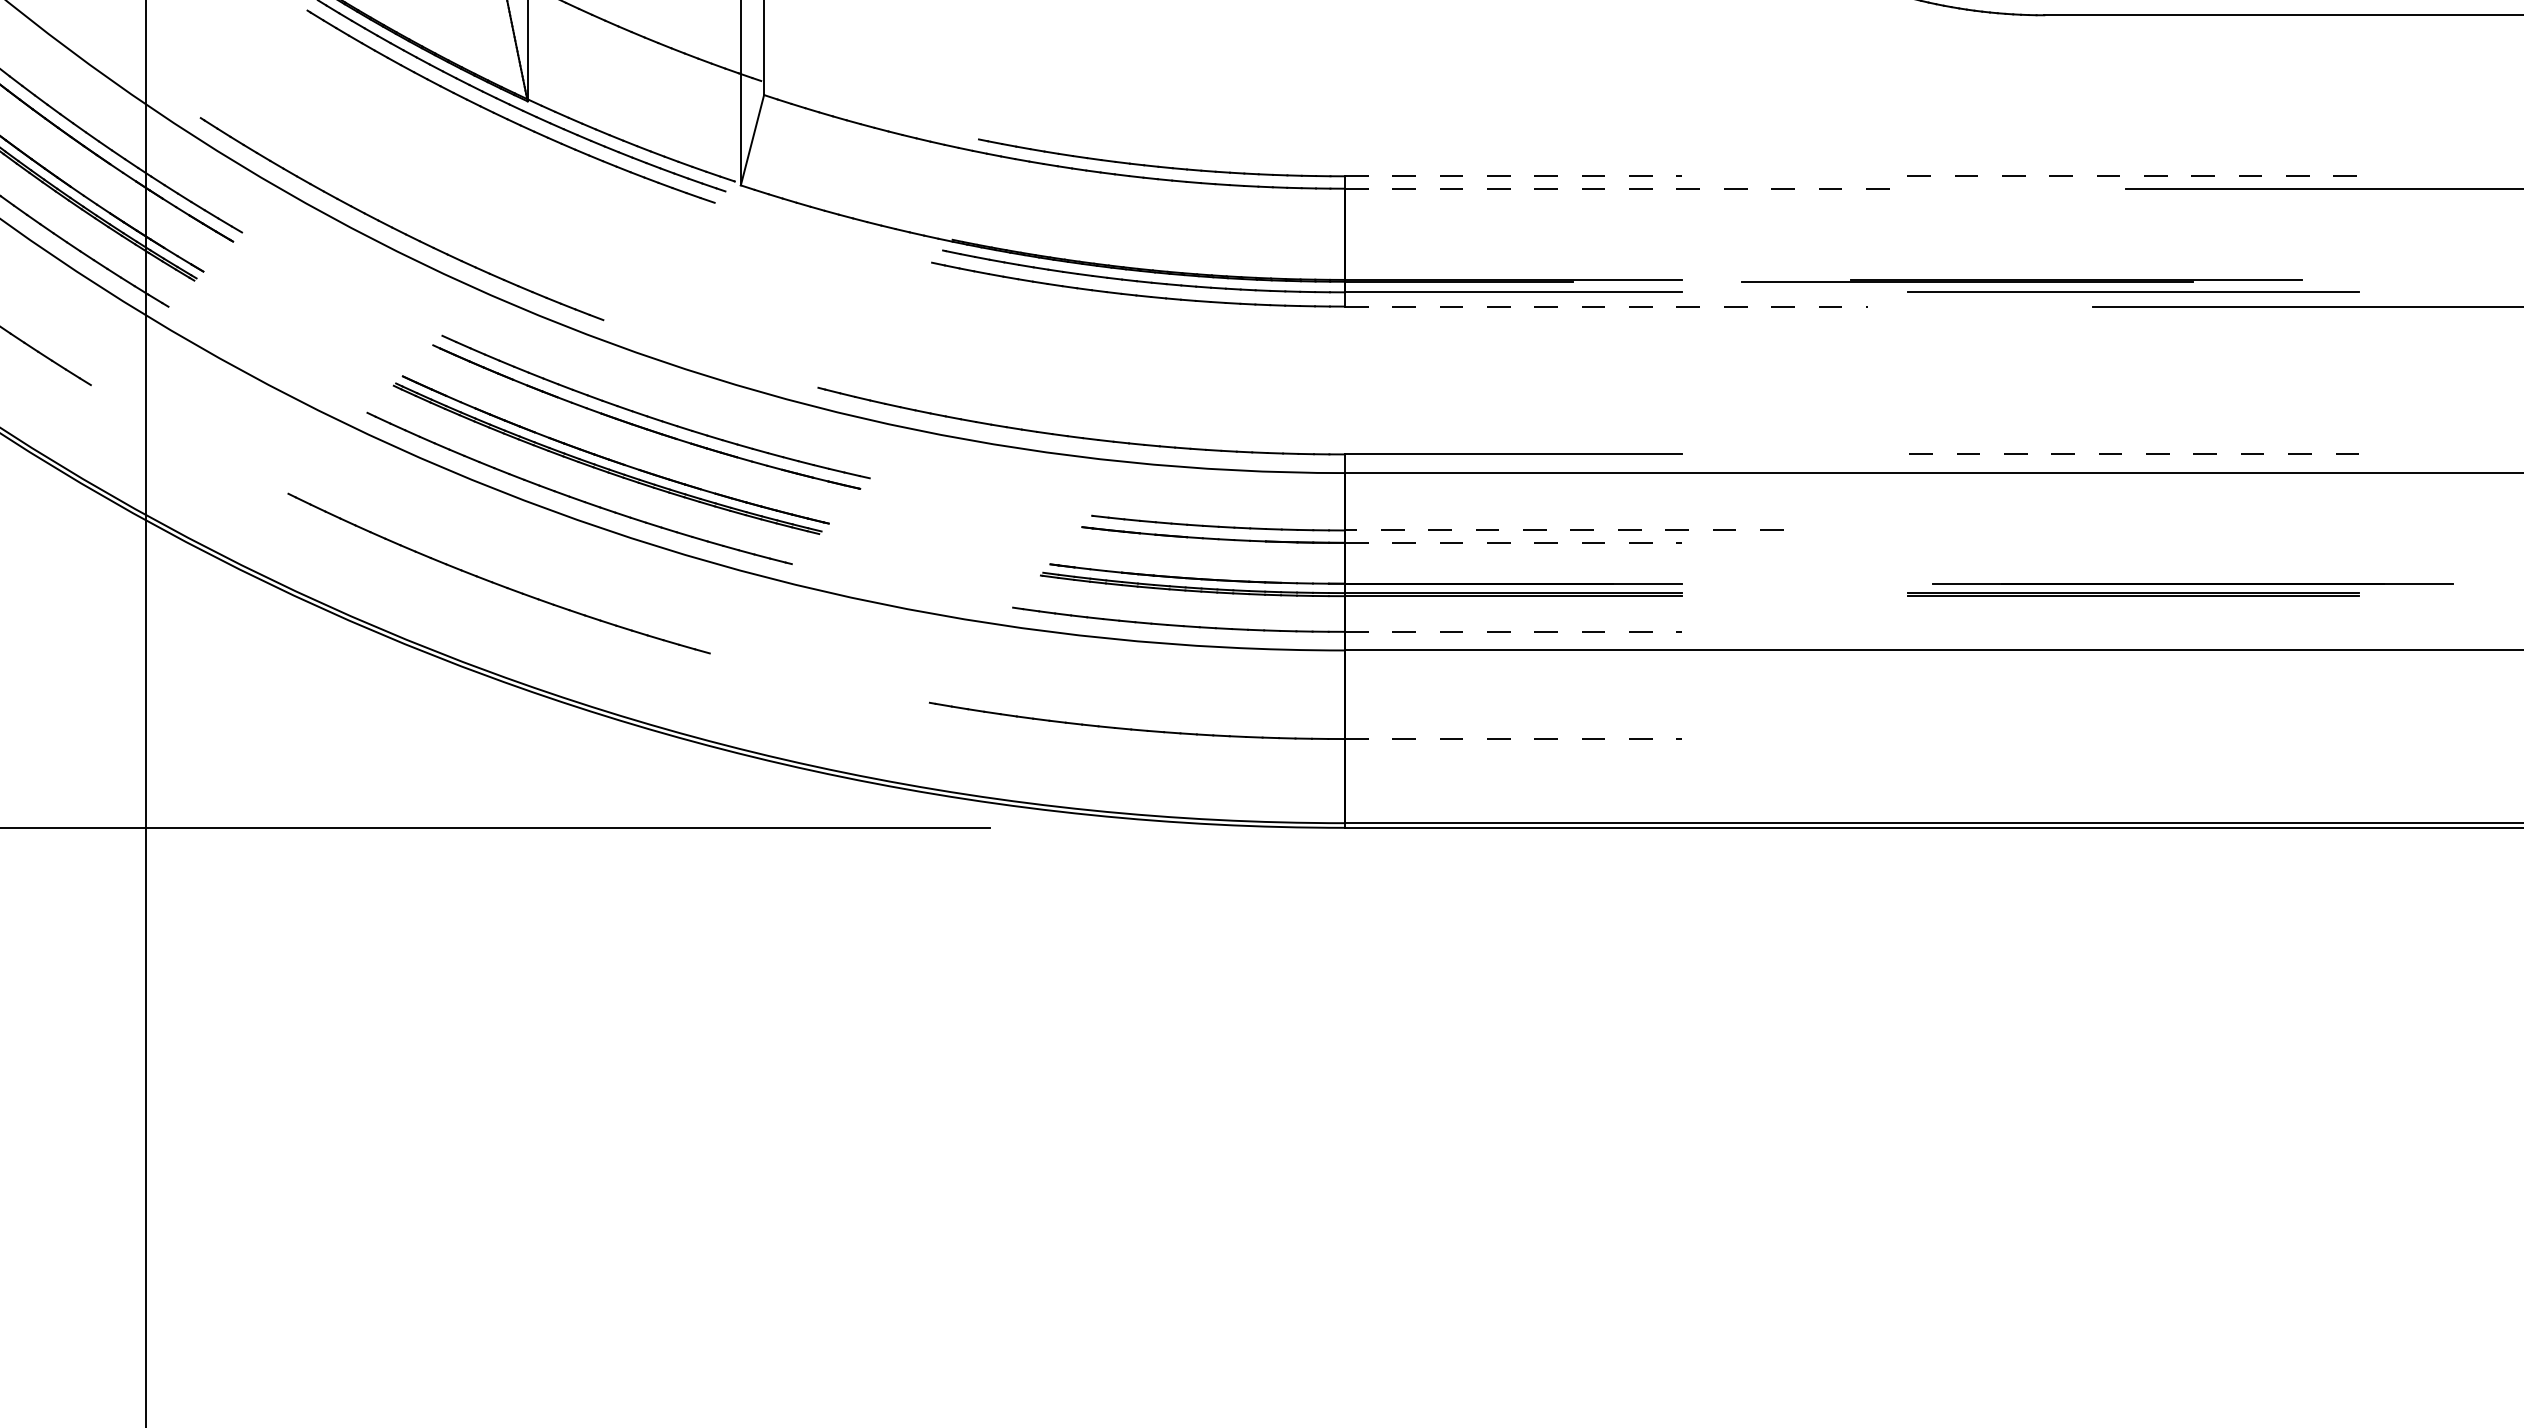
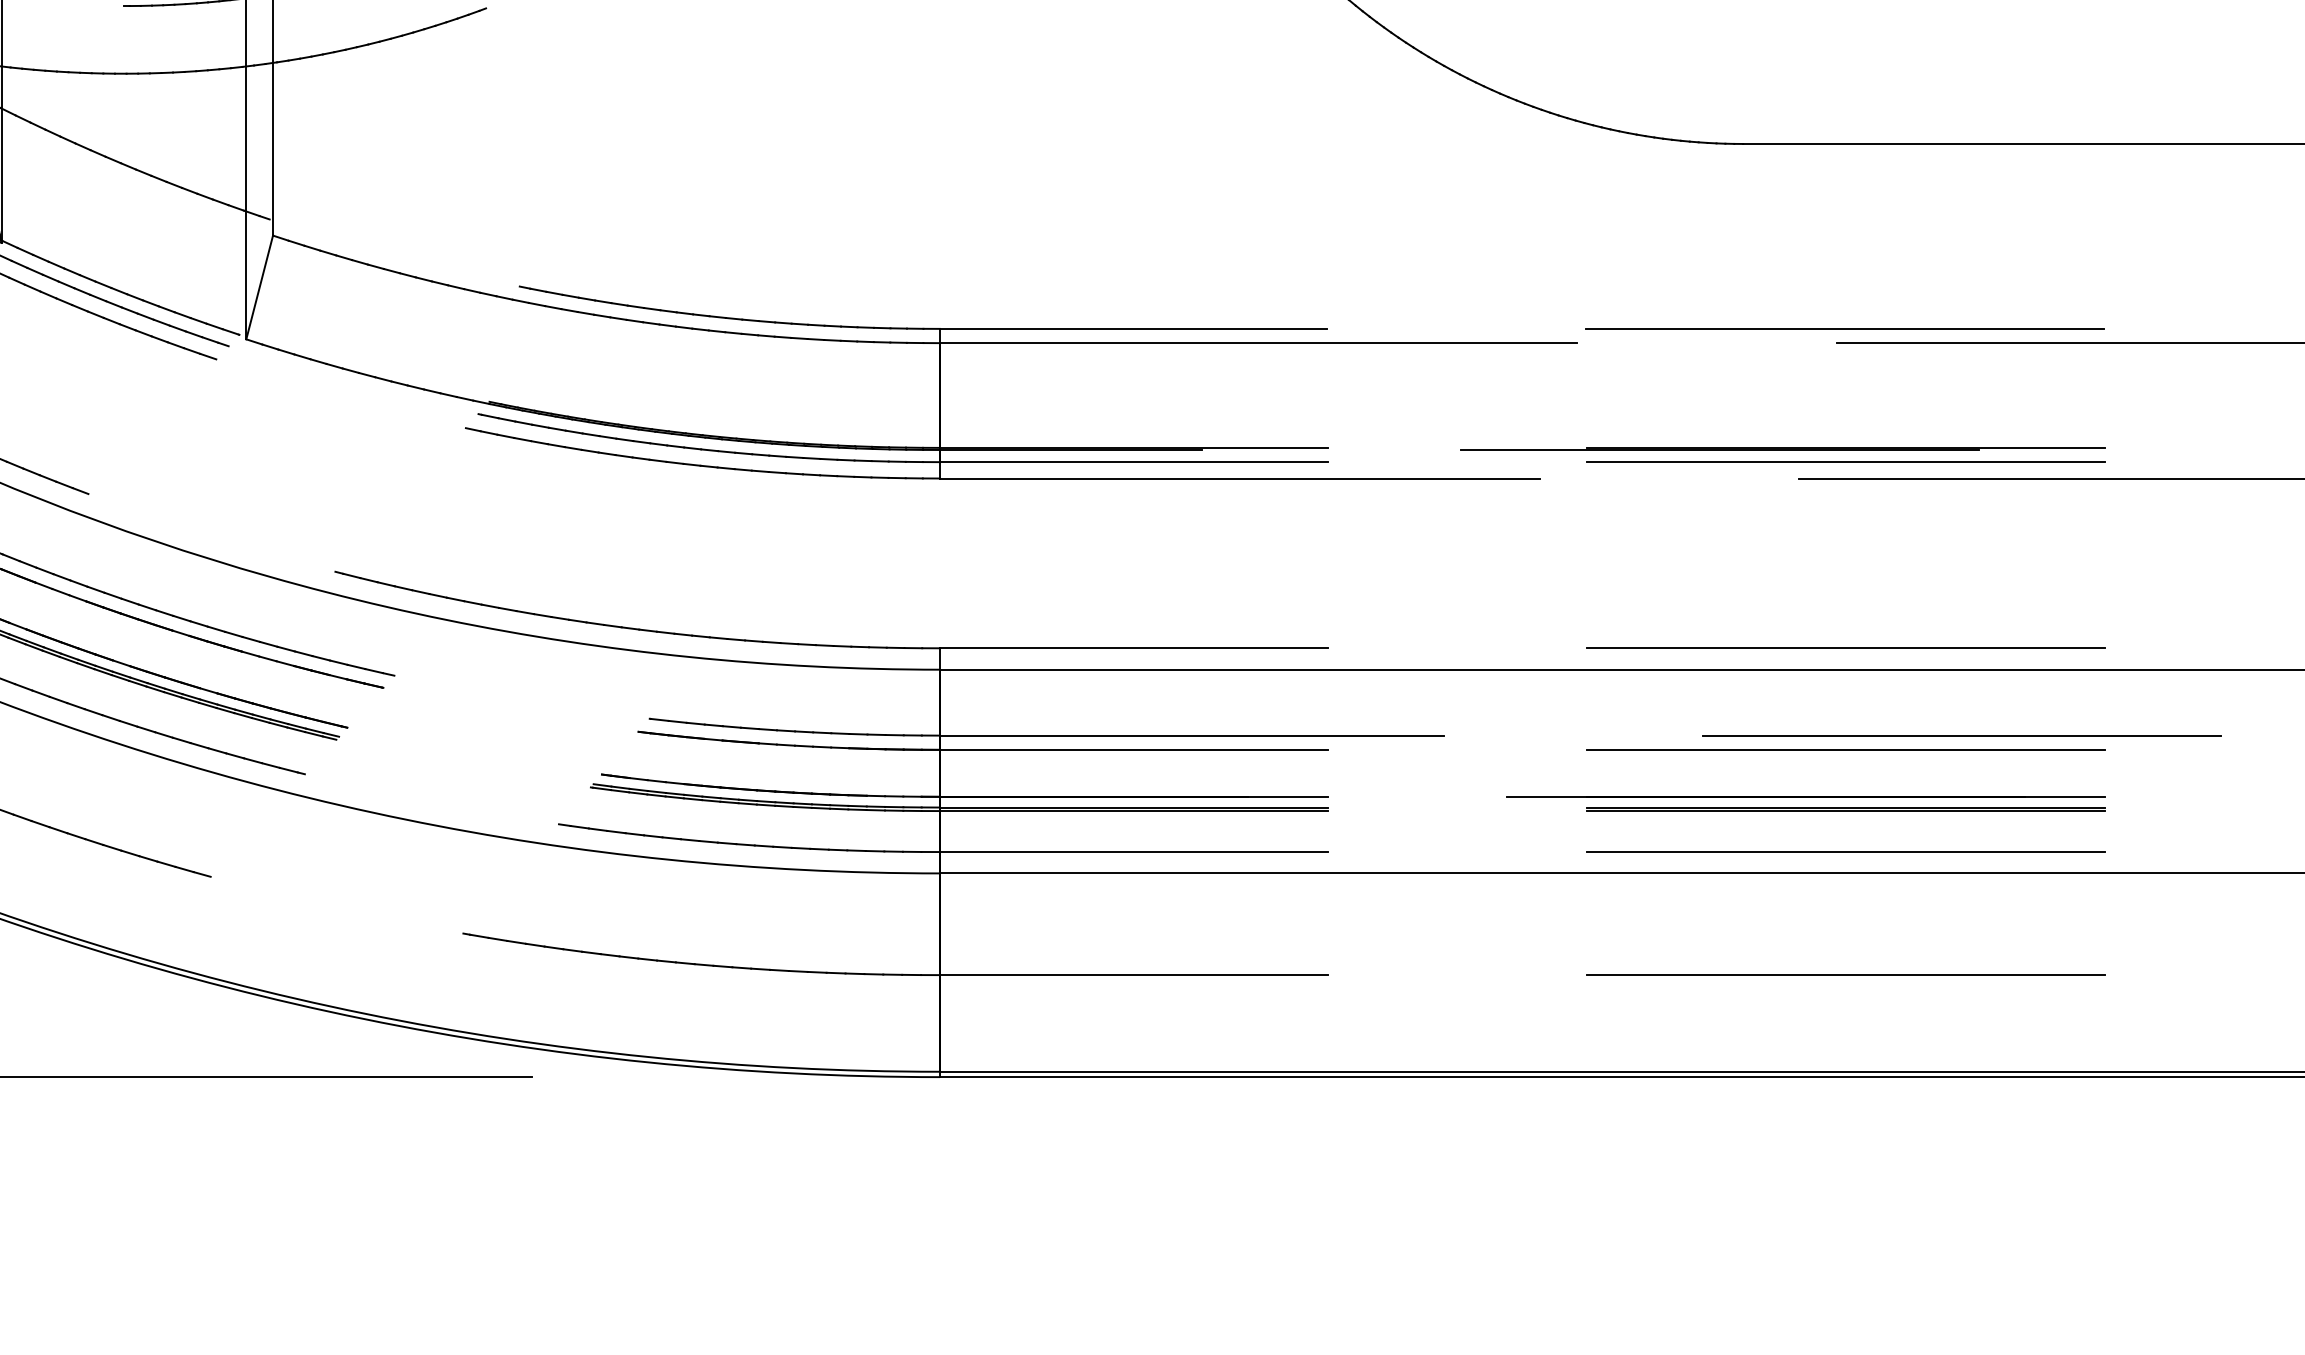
line: (1513, 176) -> (1133, 329), dashed -> solid
line: (2132, 176) -> (1844, 329), dashed -> solid
line: (1622, 188) -> (1258, 342), dashed -> solid
line: (2021, 280) -> (1782, 448), moved
line: (1606, 306) -> (1240, 478), dashed -> solid
line: (2133, 454) -> (1845, 648), dashed -> solid
line: (1563, 530) -> (1191, 735), dashed -> solid
line: (2234, 530) -> (1961, 735), added
line: (1513, 542) -> (1133, 749), dashed -> solid
line: (2133, 542) -> (1845, 749), added
line: (2192, 583) -> (1805, 796), moved
line: (1513, 631) -> (1133, 851), dashed -> solid
line: (2133, 631) -> (1845, 851), added
line: (1513, 739) -> (1133, 975), dashed -> solid
line: (2133, 739) -> (1845, 975), added

